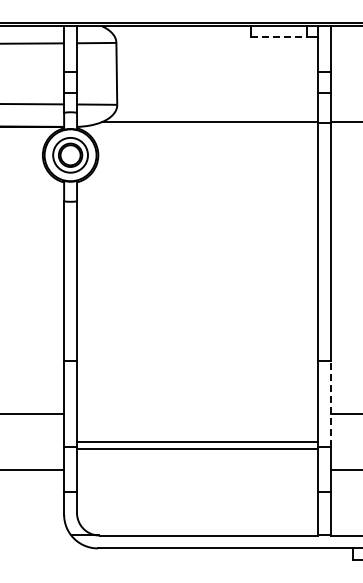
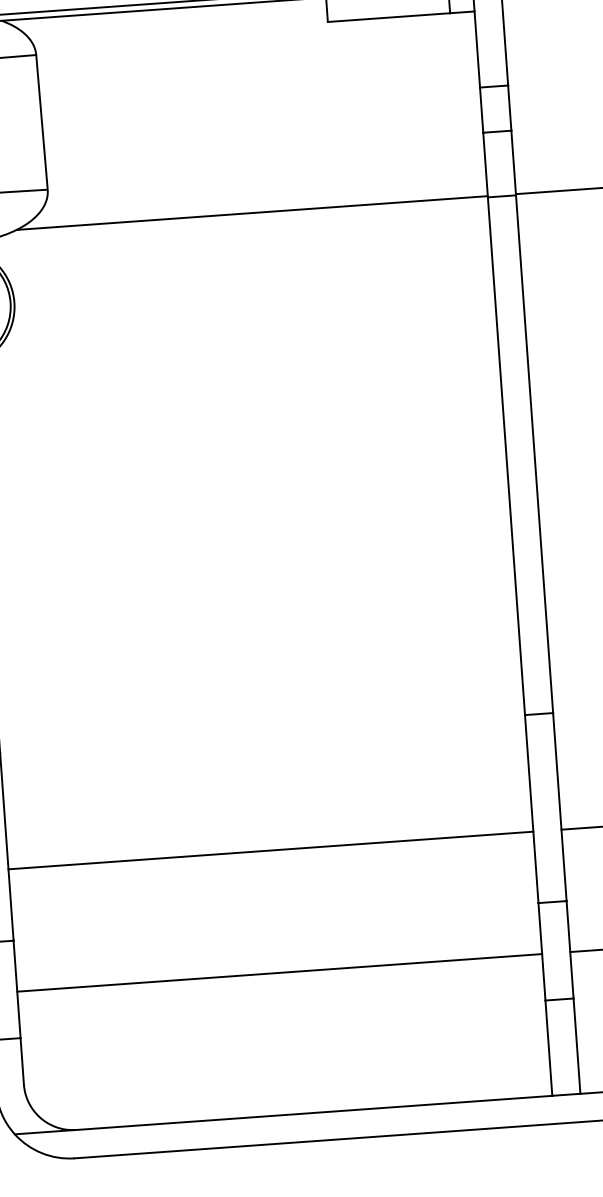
line: (279, 37) -> (390, 17), dashed -> solid
line: (331, 403) -> (560, 806), dashed -> solid
line: (197, 442) -> (270, 851), moved
line: (197, 449) -> (279, 973), moved

